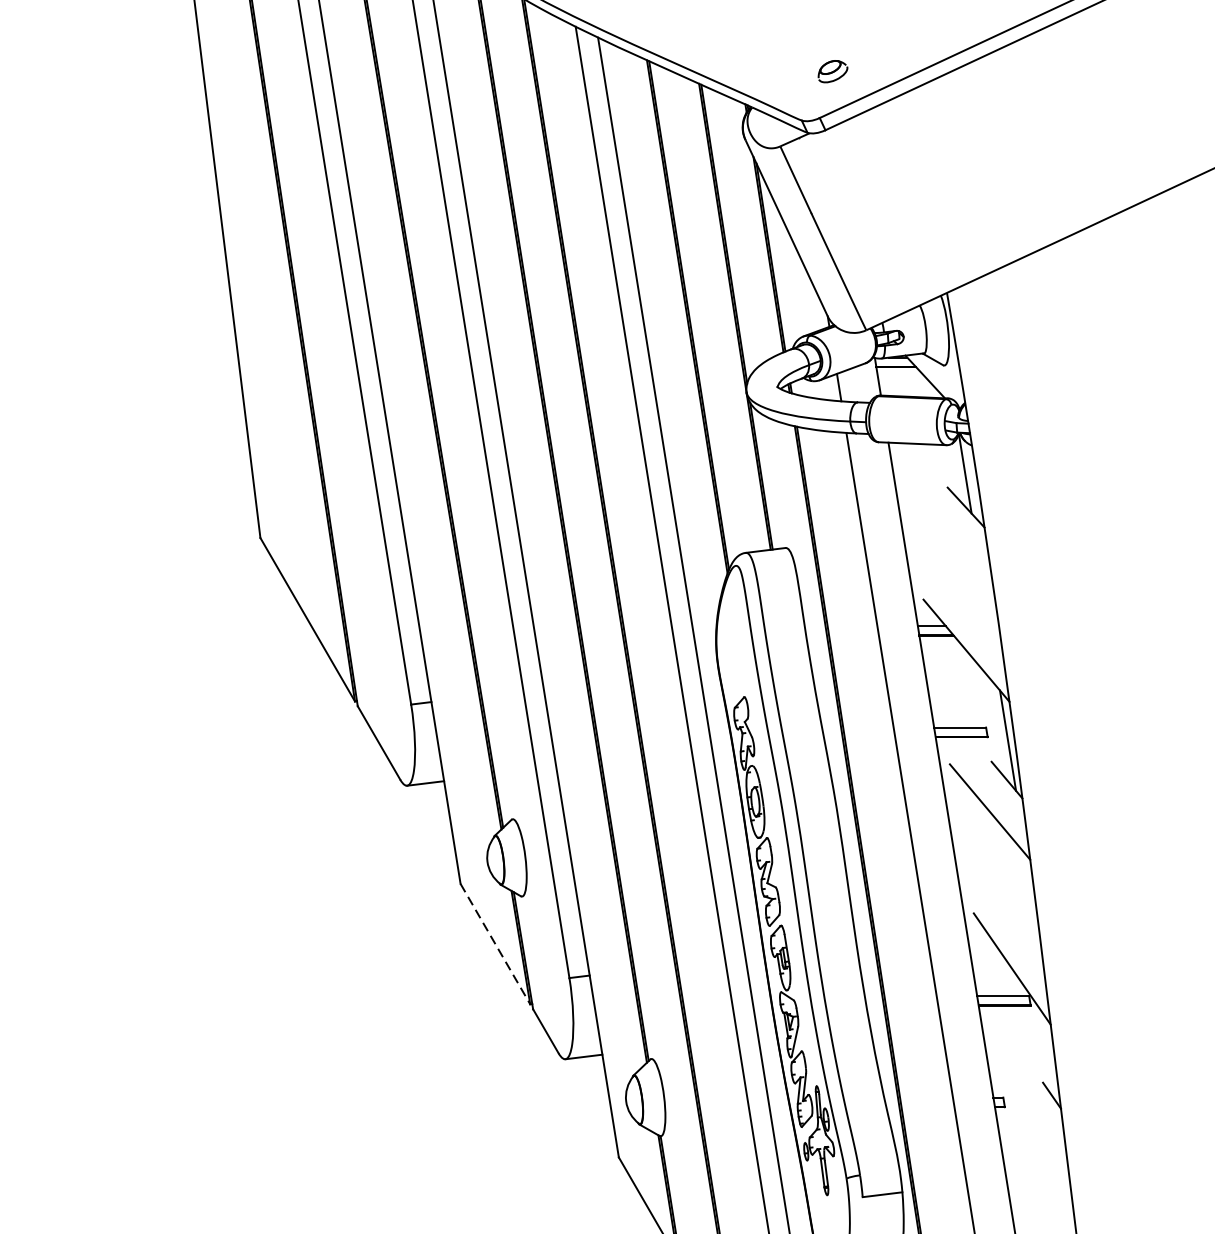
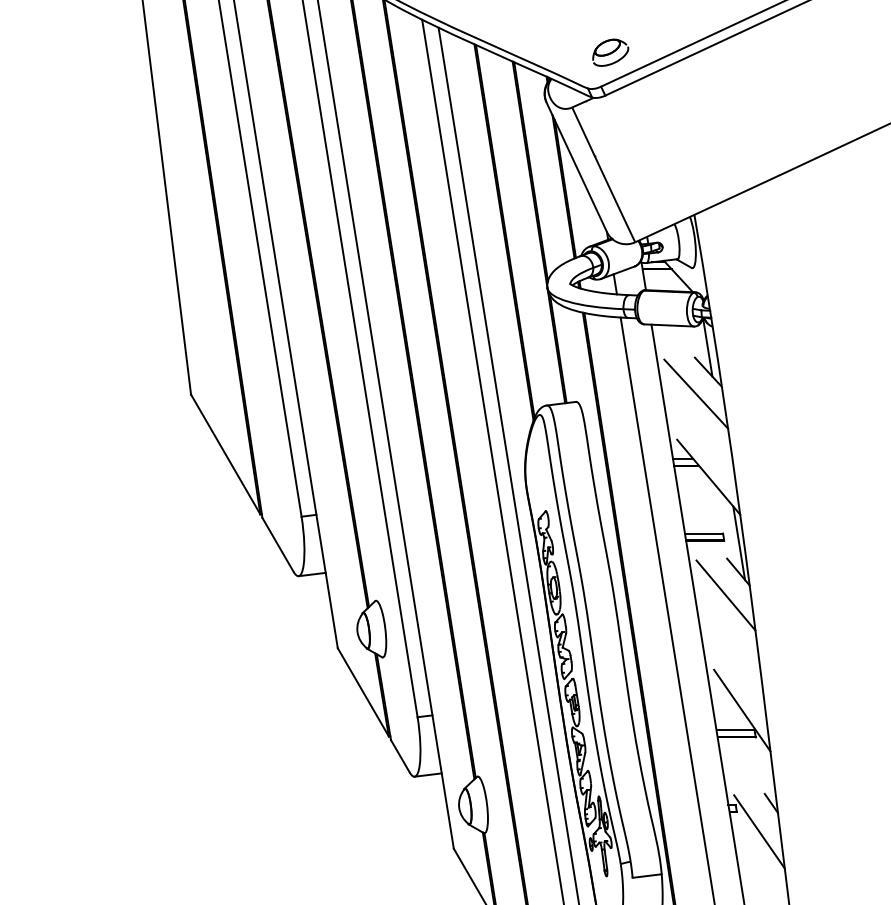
part: (832, 71) -> (610, 52), size x1.67
line: (949, 536) -> (696, 393), added
line: (495, 944) -> (363, 692), dashed -> solid
line: (1035, 1133) -> (759, 831), added

